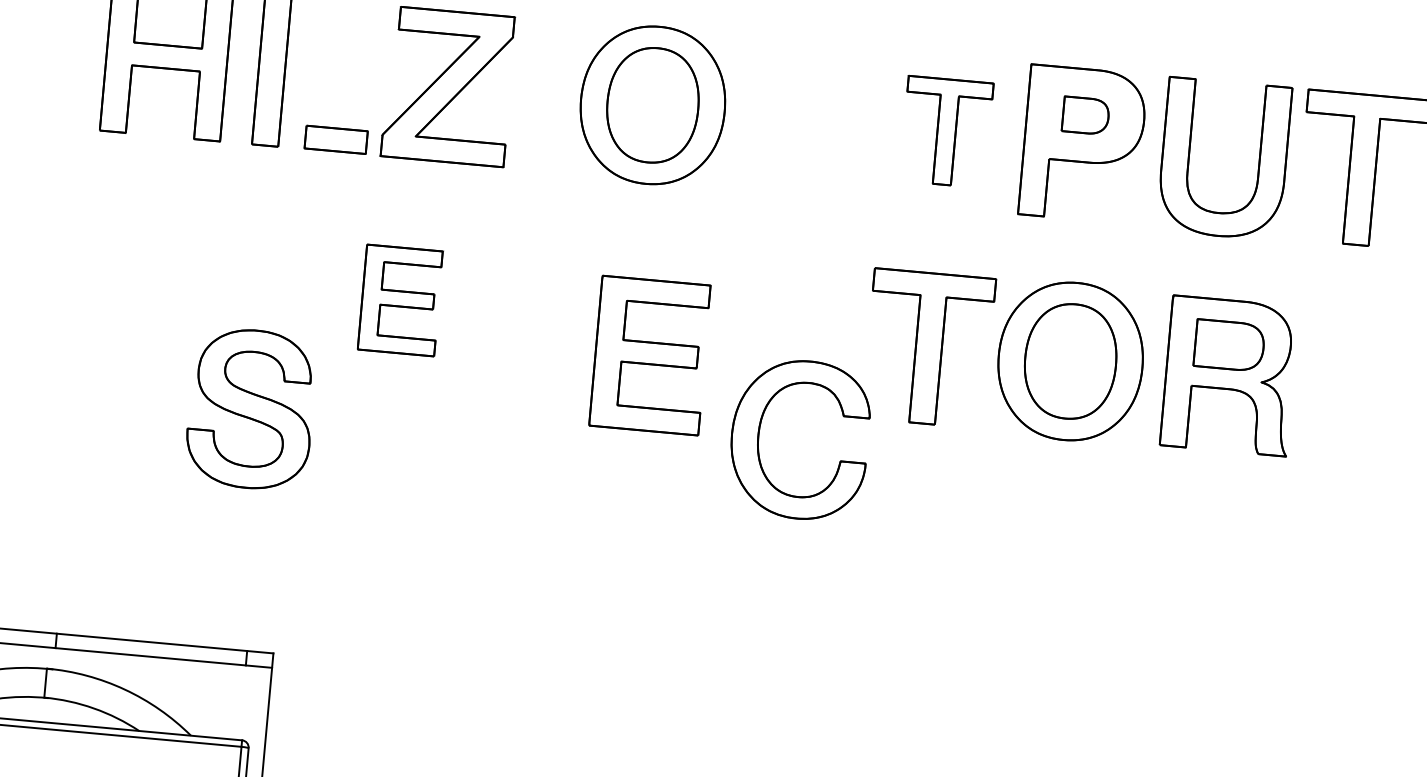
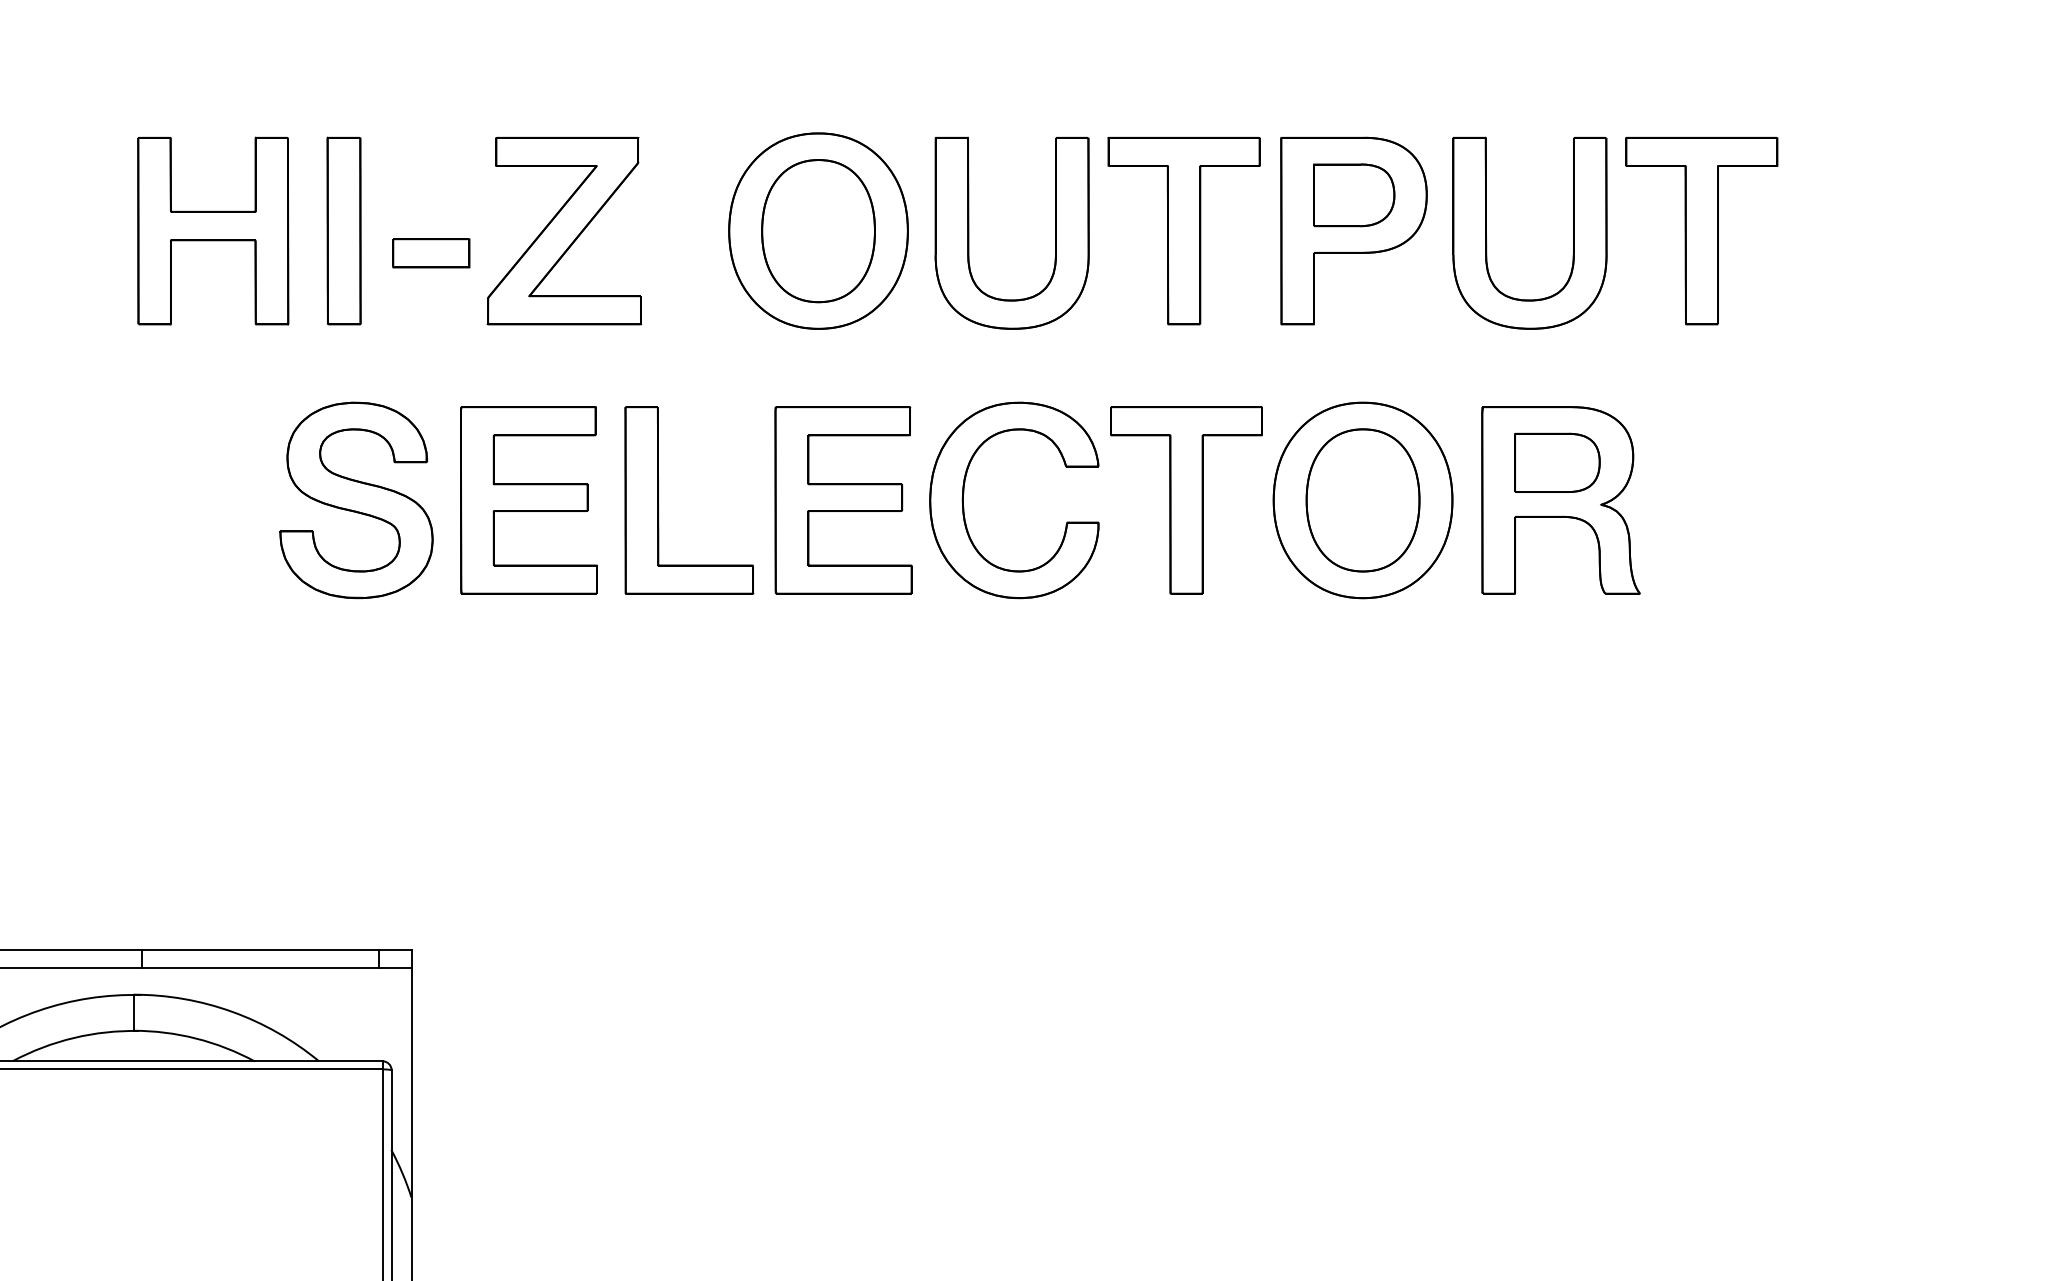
part: (1086, 115) -> (1354, 195), size x1.43
part: (774, 117) -> (969, 232), added
part: (946, 132) -> (1183, 231), size x1.43
part: (336, 140) -> (431, 253), moved
part: (400, 300) -> (528, 500), size x1.43
part: (504, 310) -> (658, 500), added
part: (650, 355) -> (843, 500), moved
part: (251, 409) -> (356, 500), moved
part: (760, 430) -> (964, 493), moved

